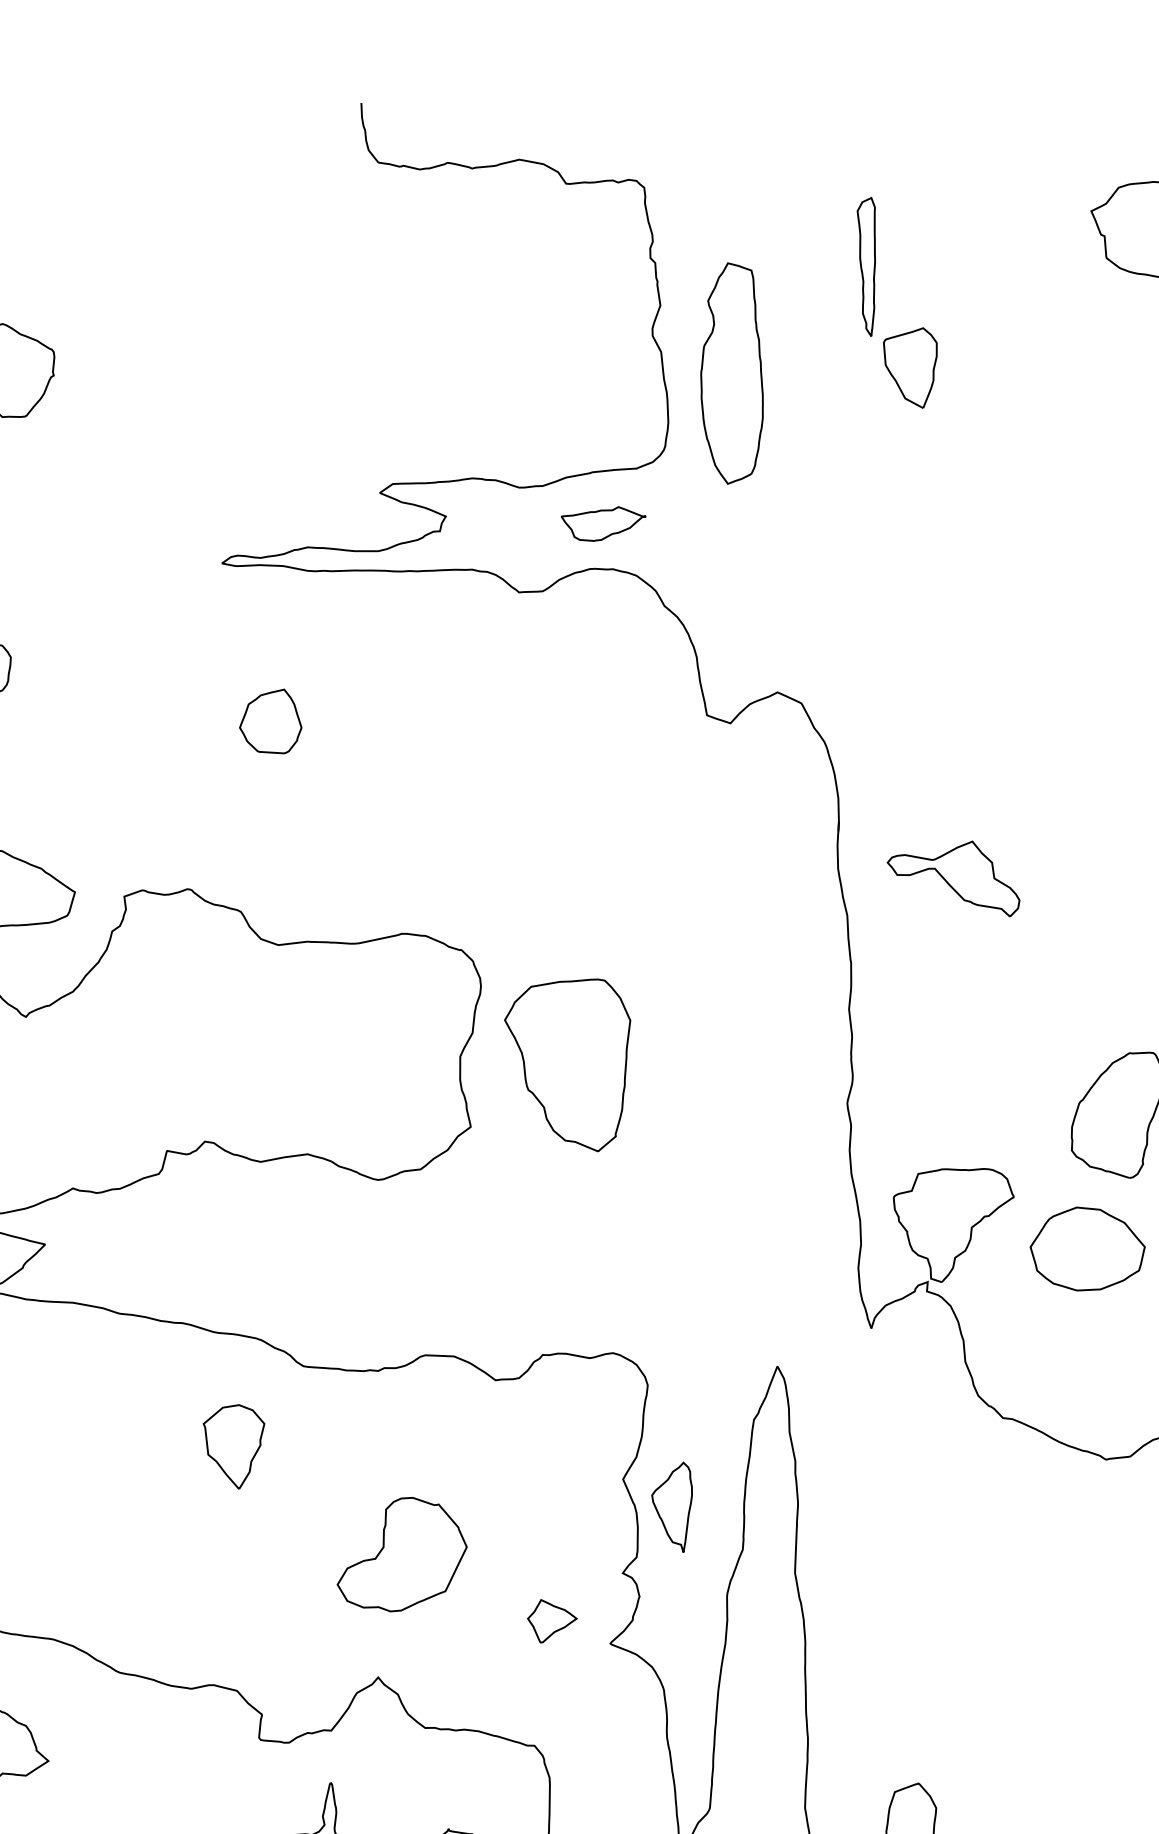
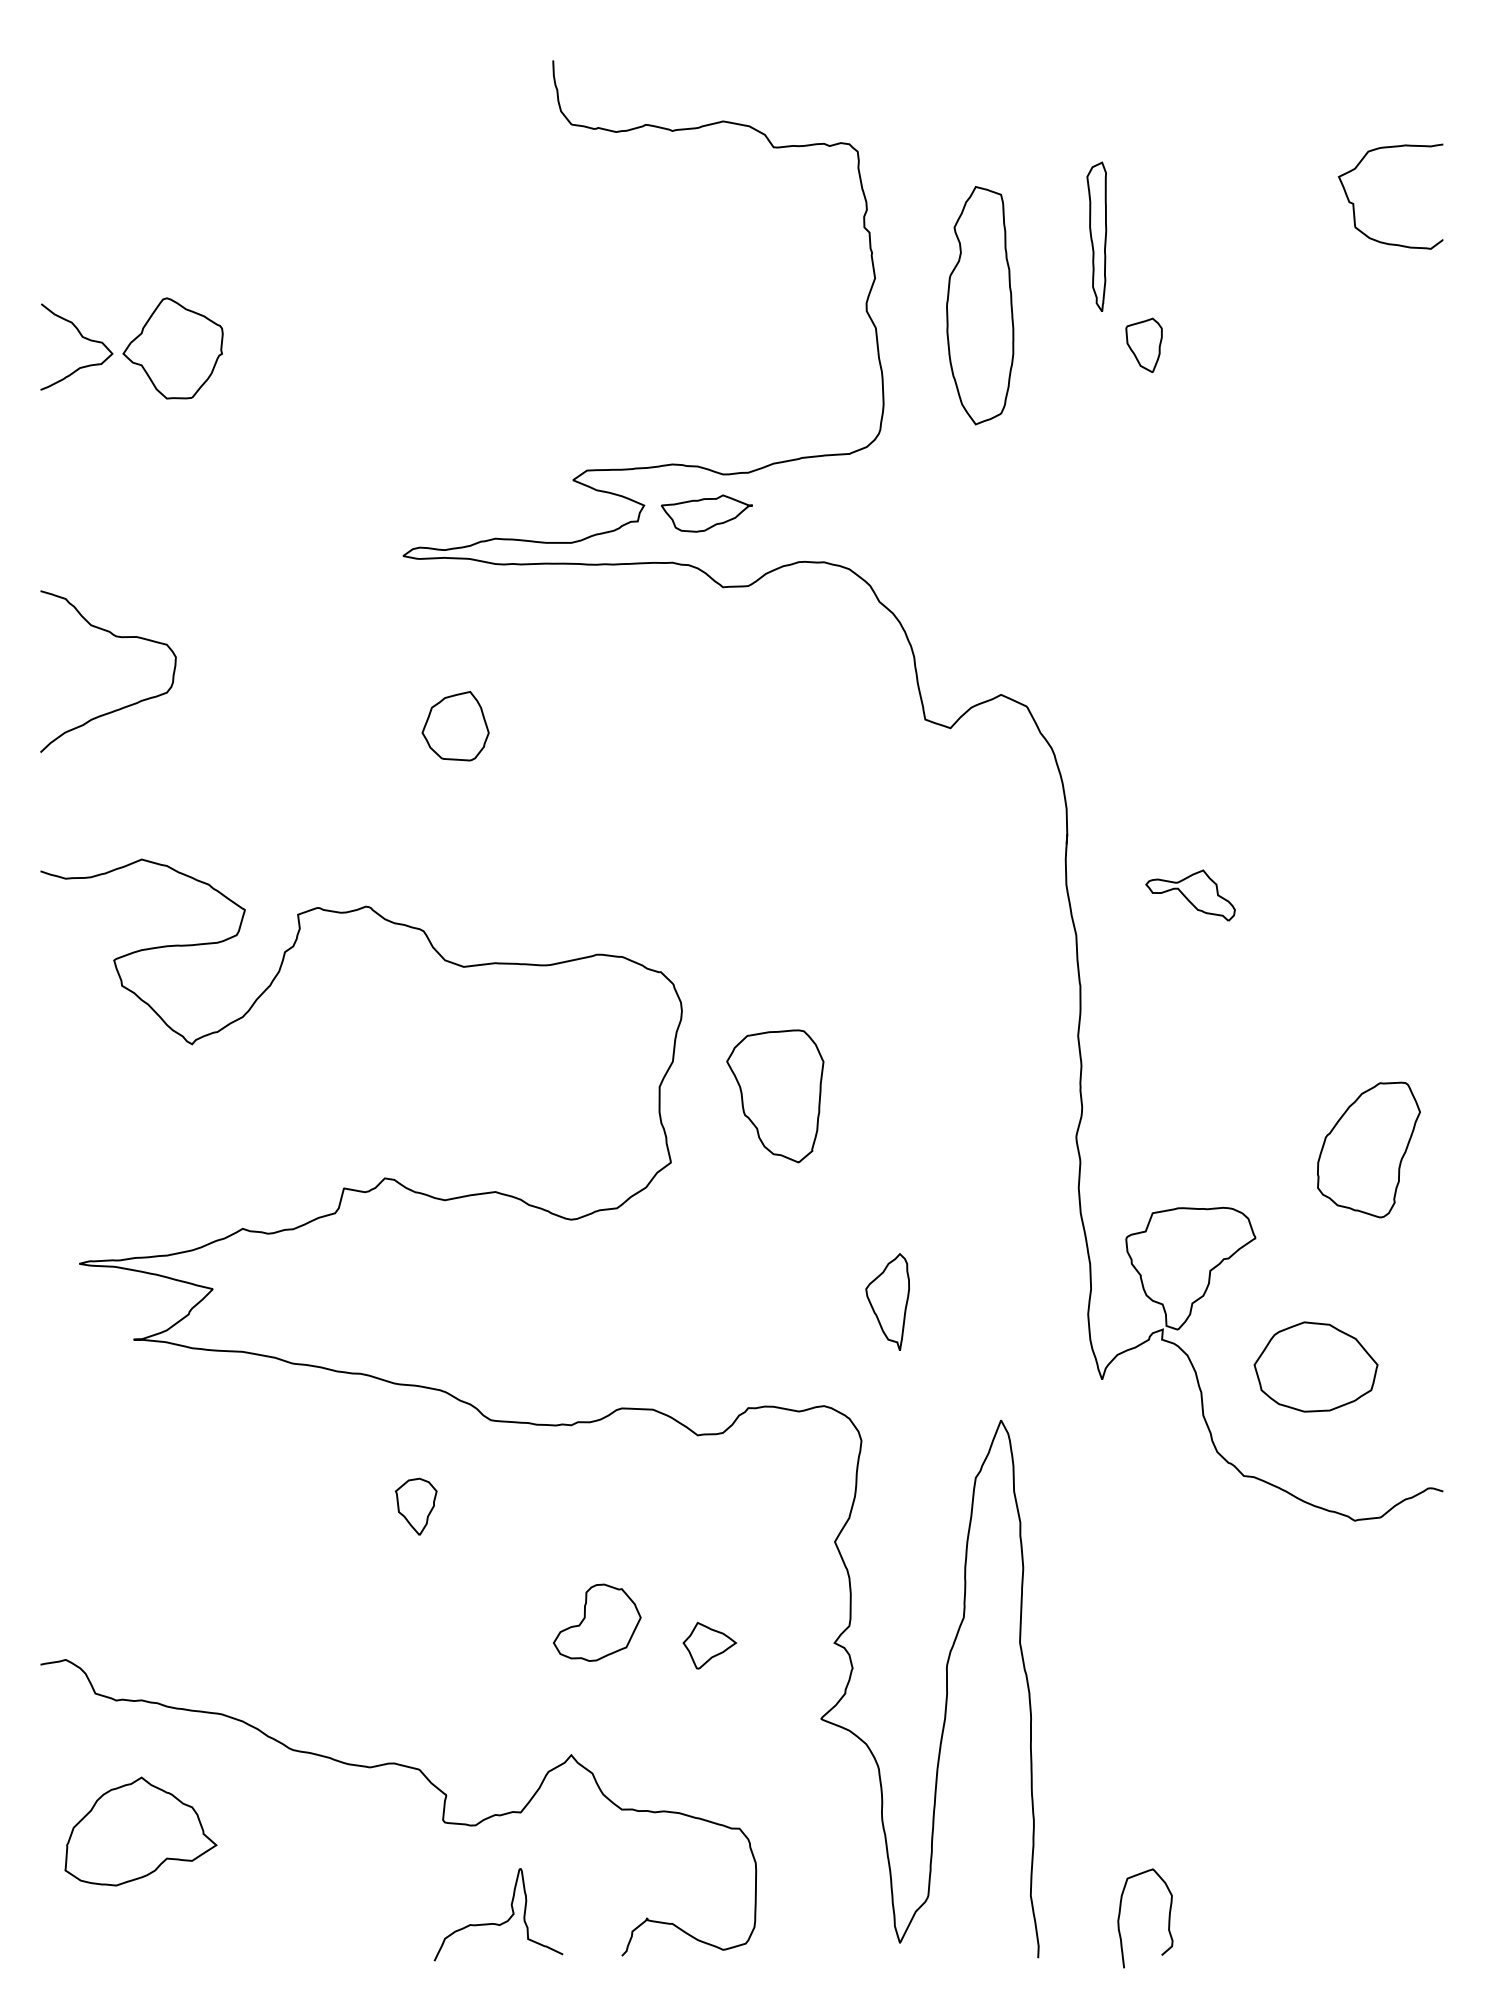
part: (909, 366) -> (1143, 344), size x0.62
part: (732, 373) -> (980, 305), moved
part: (603, 523) -> (706, 513), moved
part: (953, 878) -> (1190, 895), size x0.62
part: (567, 1065) -> (775, 1096), size x0.71
part: (1087, 1248) -> (1315, 1366), moved
part: (234, 1446) -> (416, 1506), size x0.62
part: (671, 1506) -> (887, 1301), moved
part: (402, 1554) -> (597, 1622), size x0.62
part: (552, 1621) -> (709, 1645), moved

